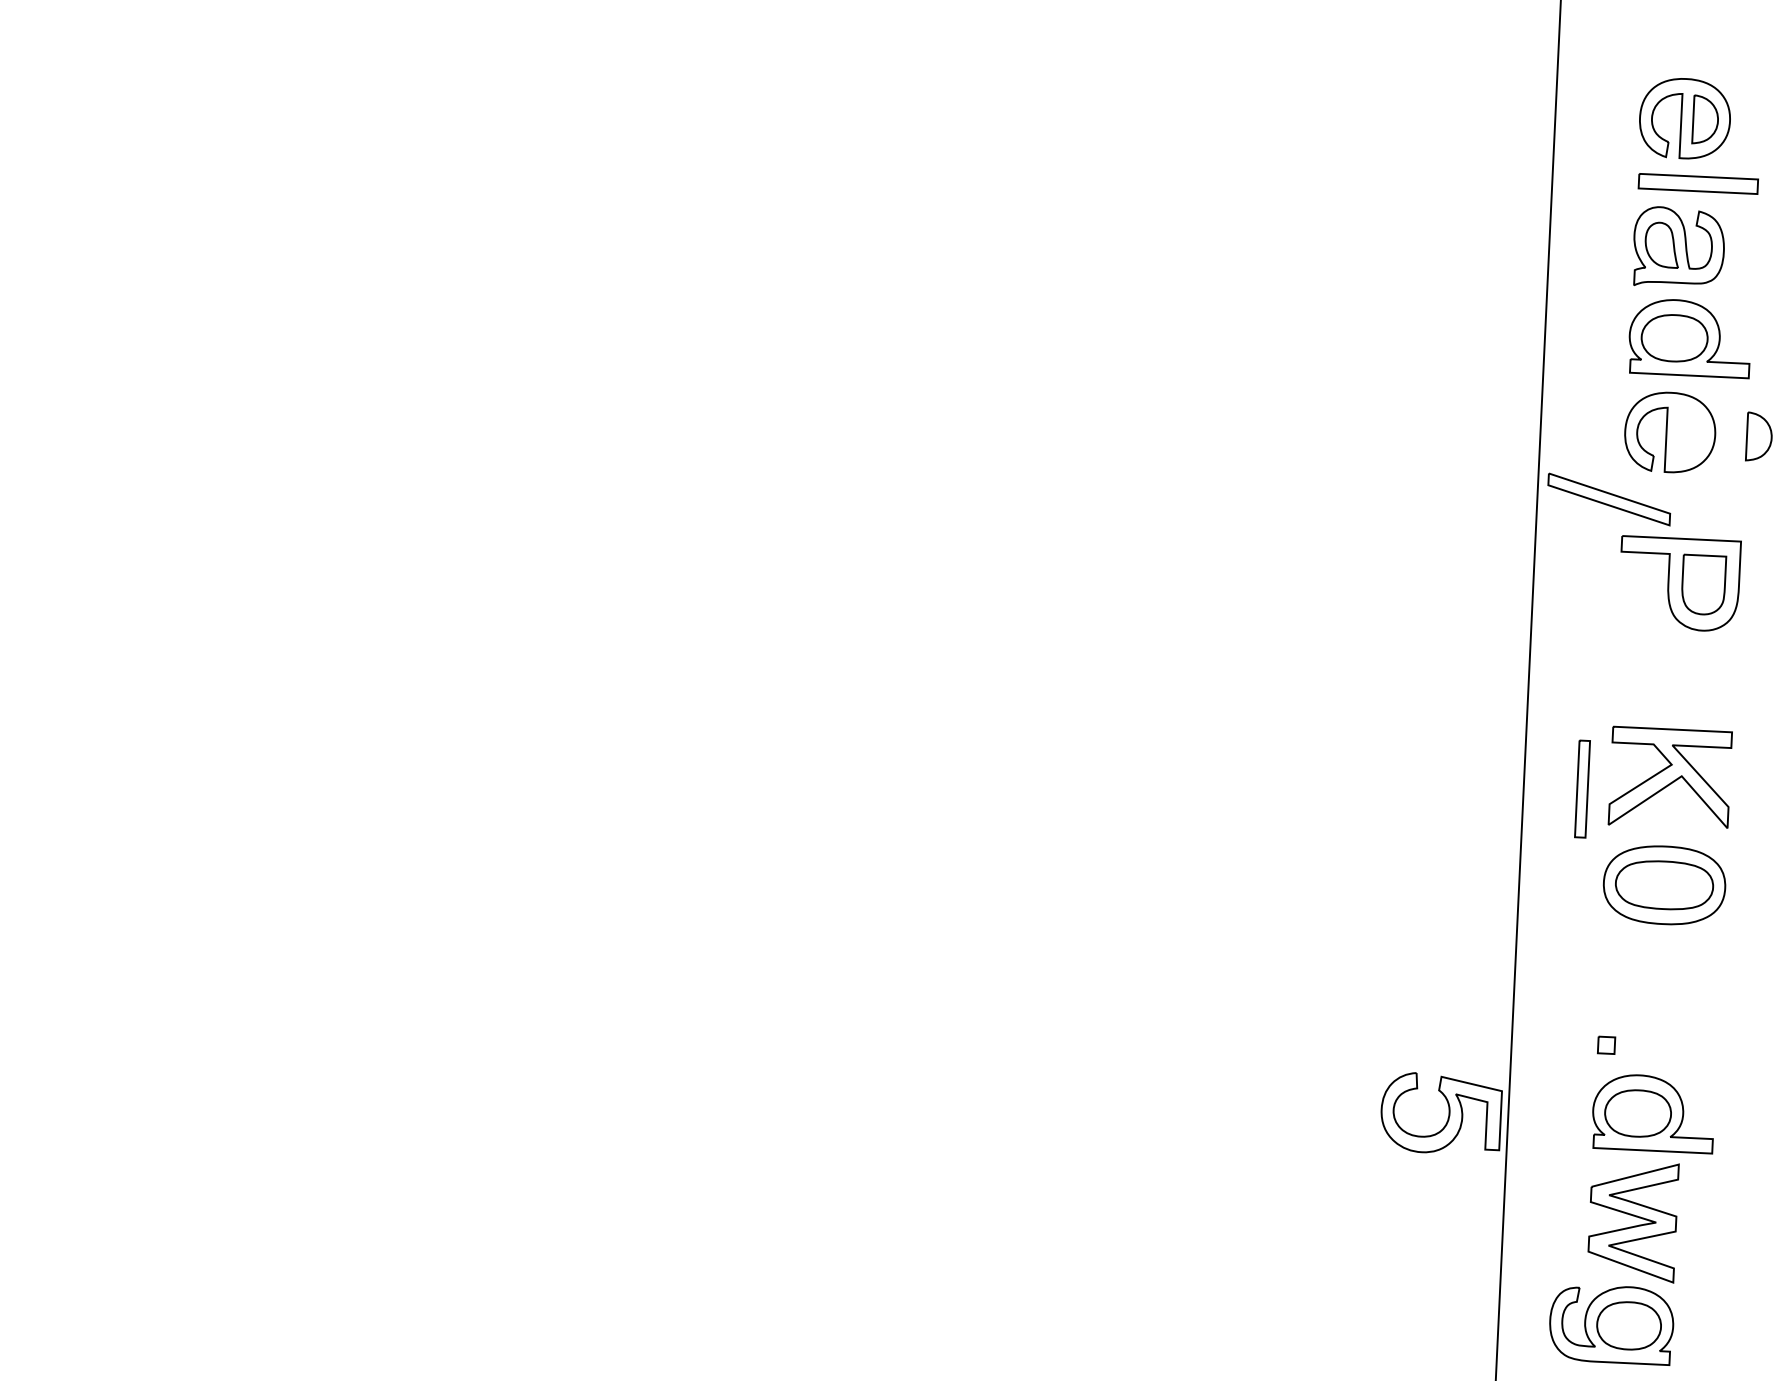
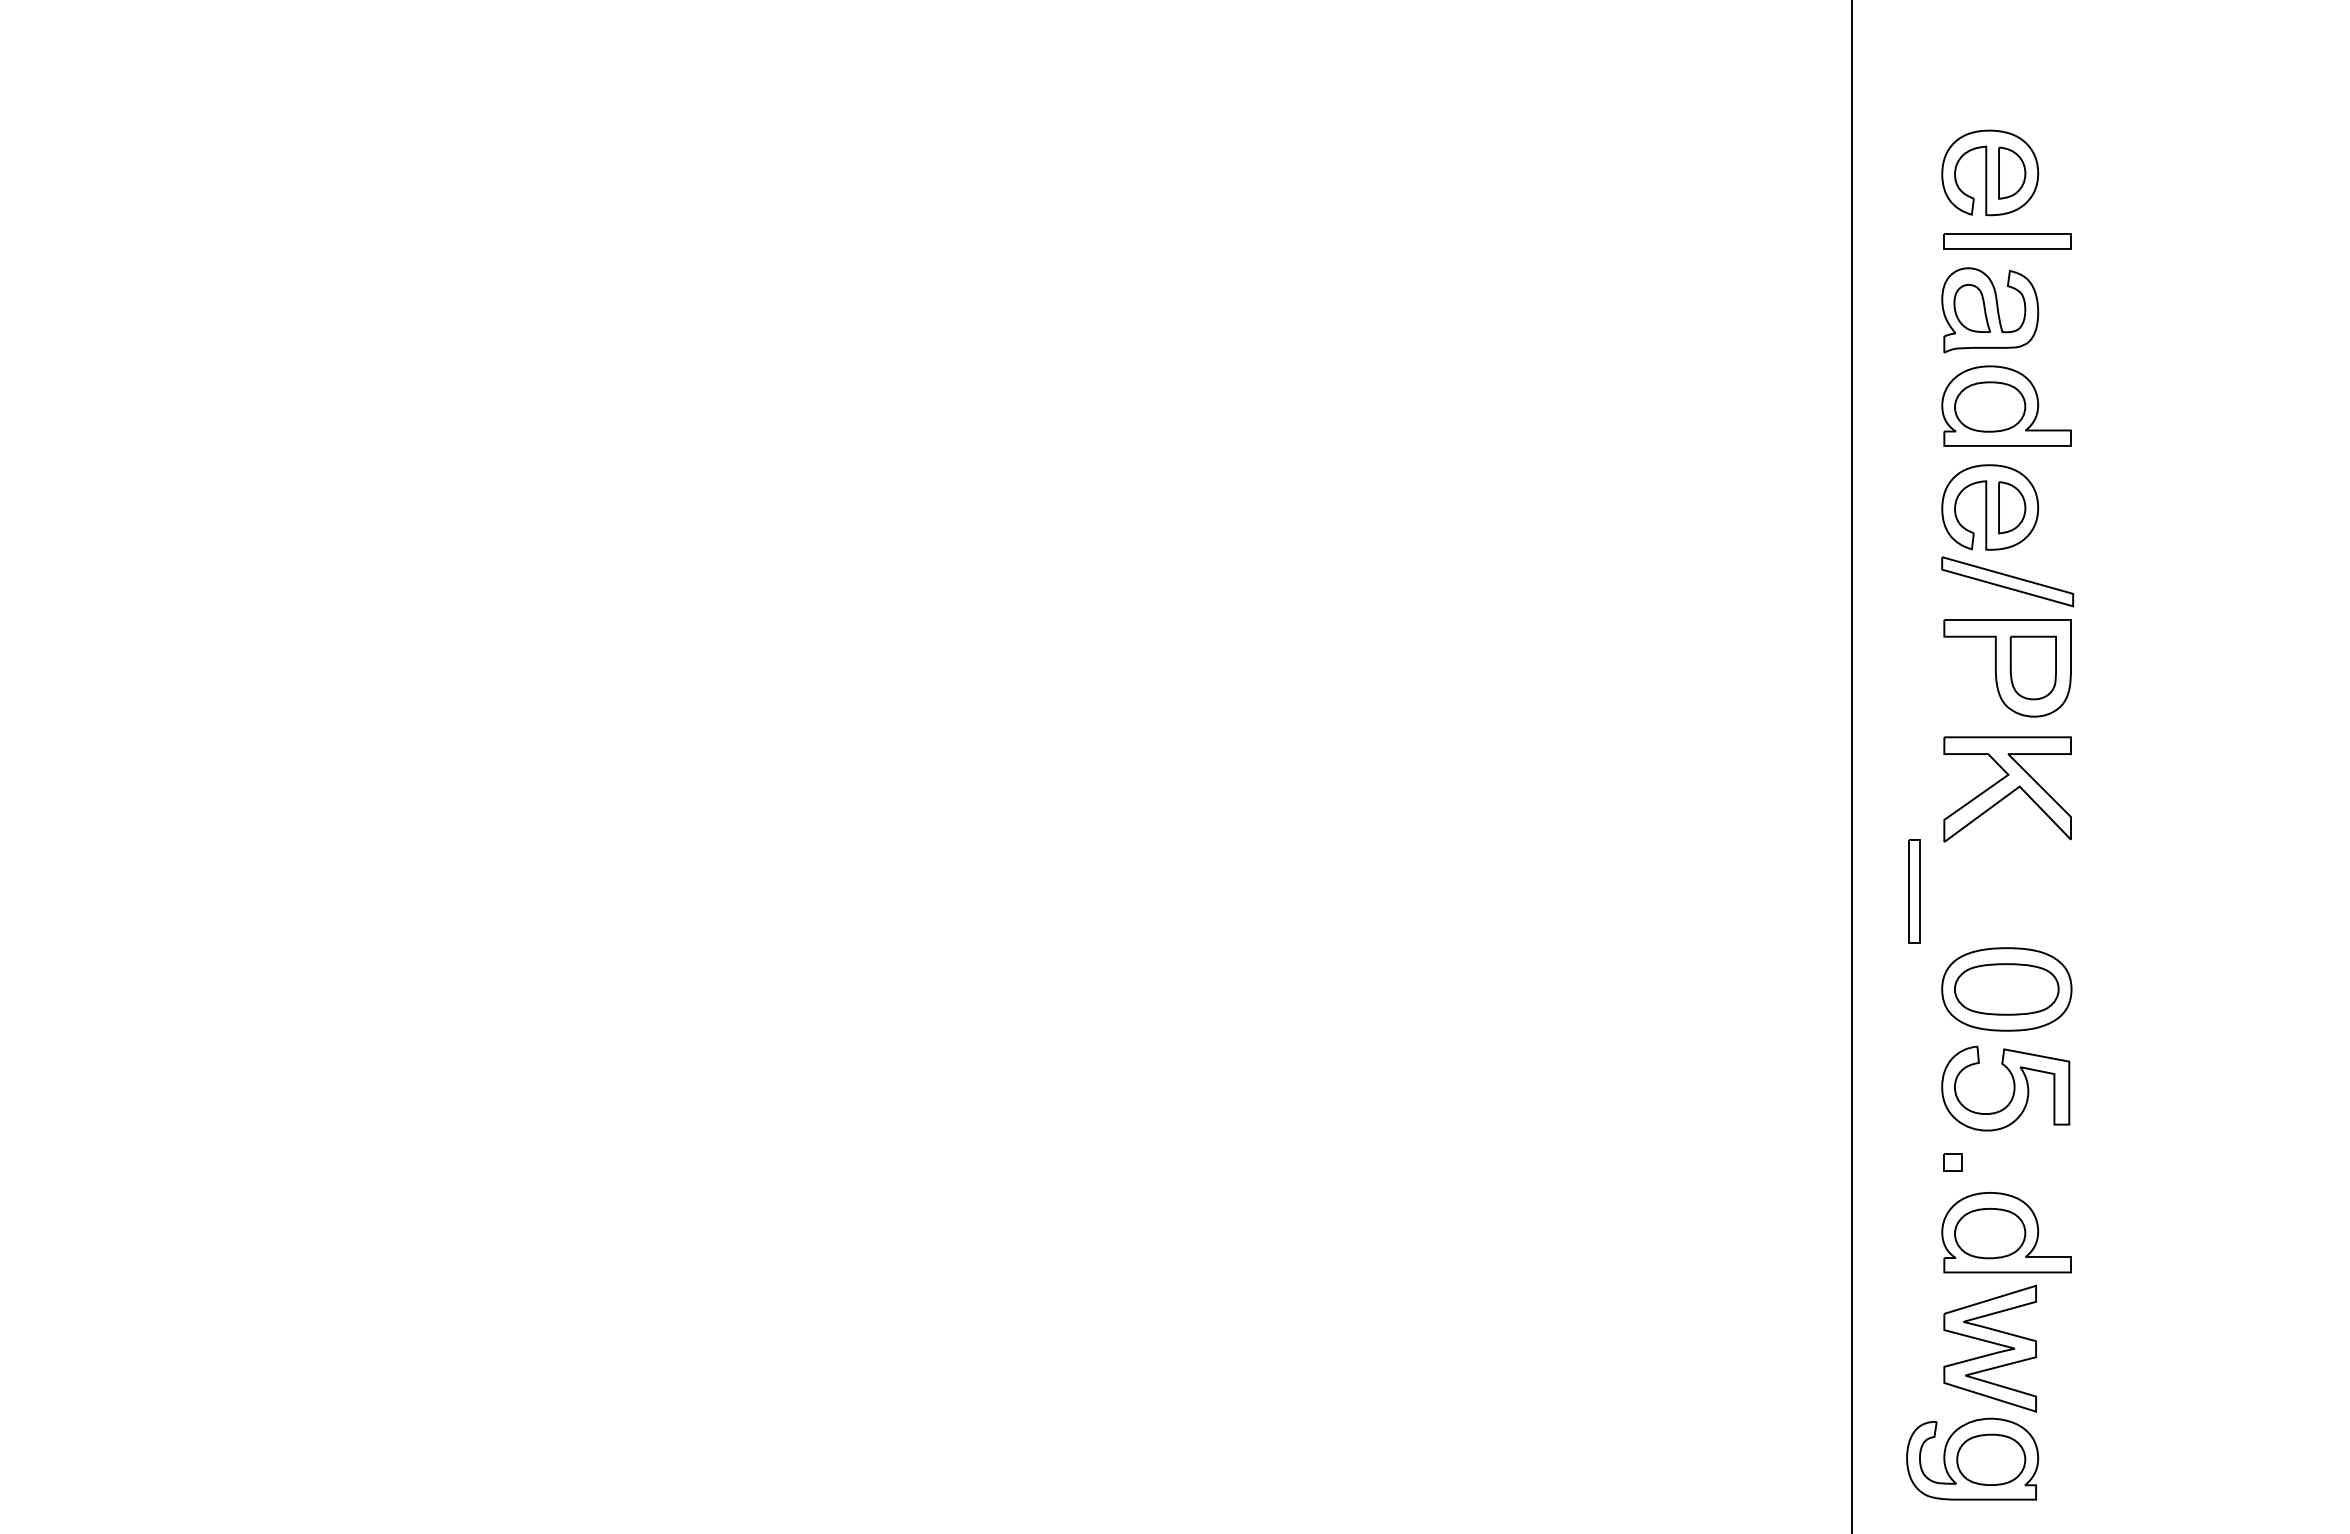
part: (1759, 436) -> (2012, 507), moved
part: (1609, 499) -> (2007, 581), moved
part: (1670, 778) -> (2007, 789), moved
part: (1448, 1113) -> (2013, 1088), moved

